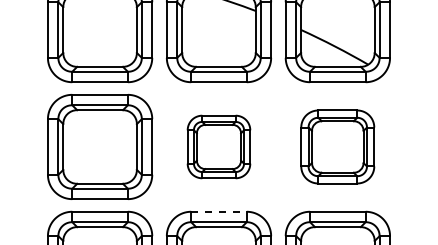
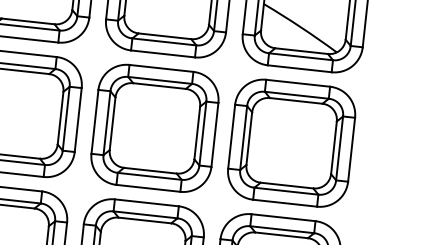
part: (218, 146) -> (154, 127), size x1.67
part: (337, 146) -> (291, 142), size x1.43
line: (219, 211) -> (147, 202), dashed -> solid

